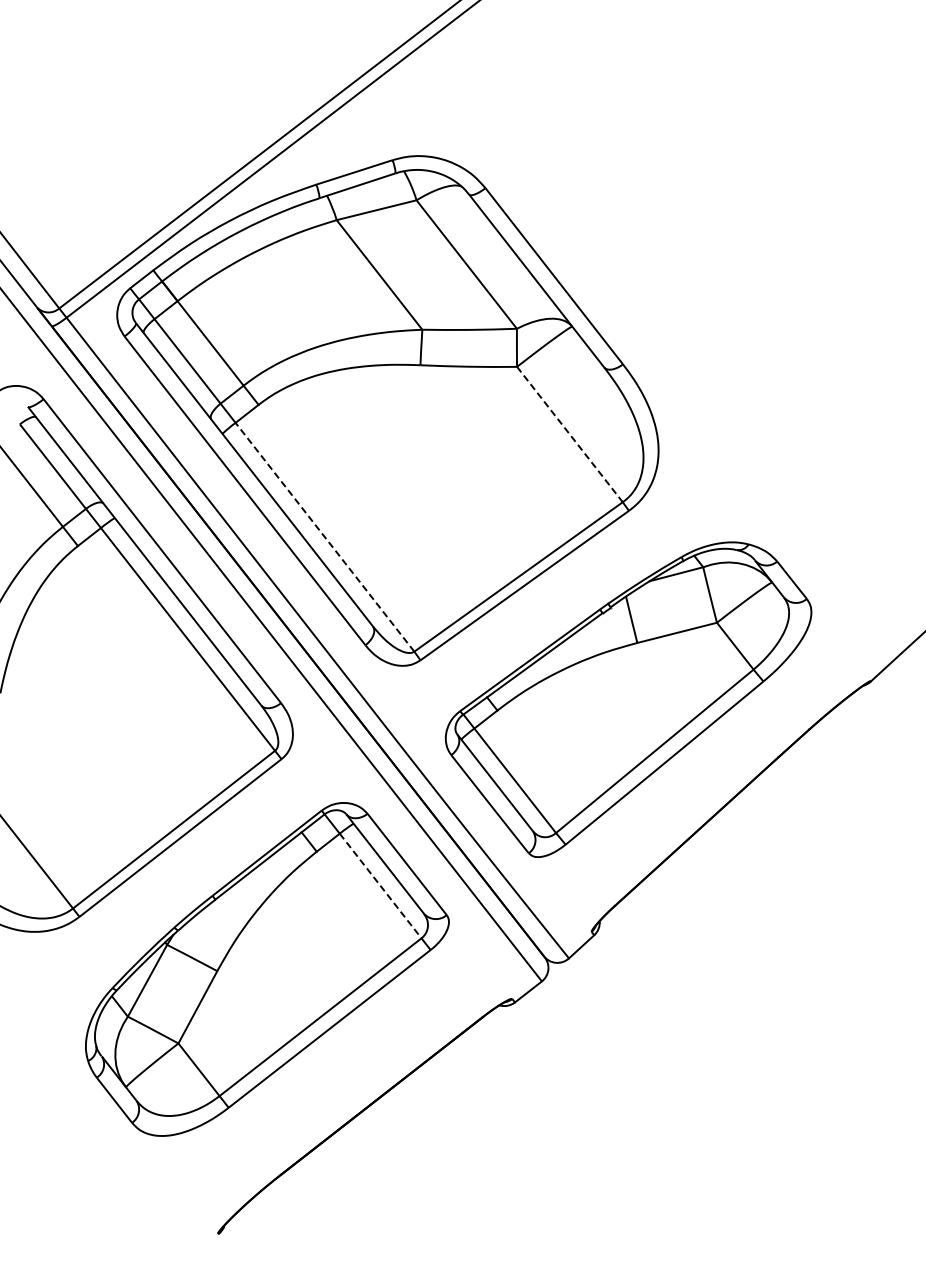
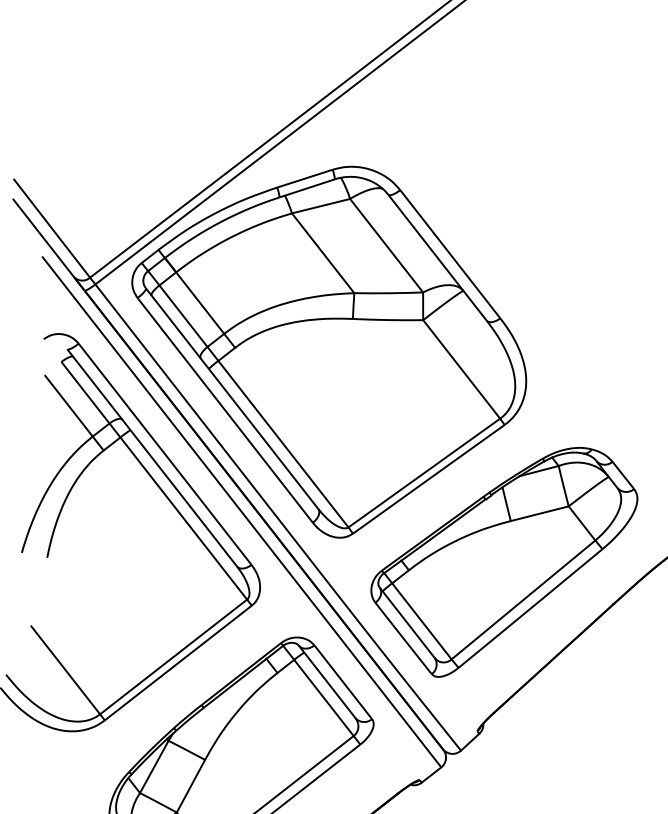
line: (569, 434) -> (461, 369), dashed -> solid
line: (324, 536) -> (283, 443), dashed -> solid
line: (380, 886) -> (323, 698), dashed -> solid

